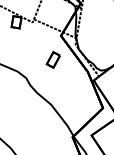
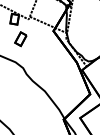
part: (52, 60) -> (20, 39), moved

